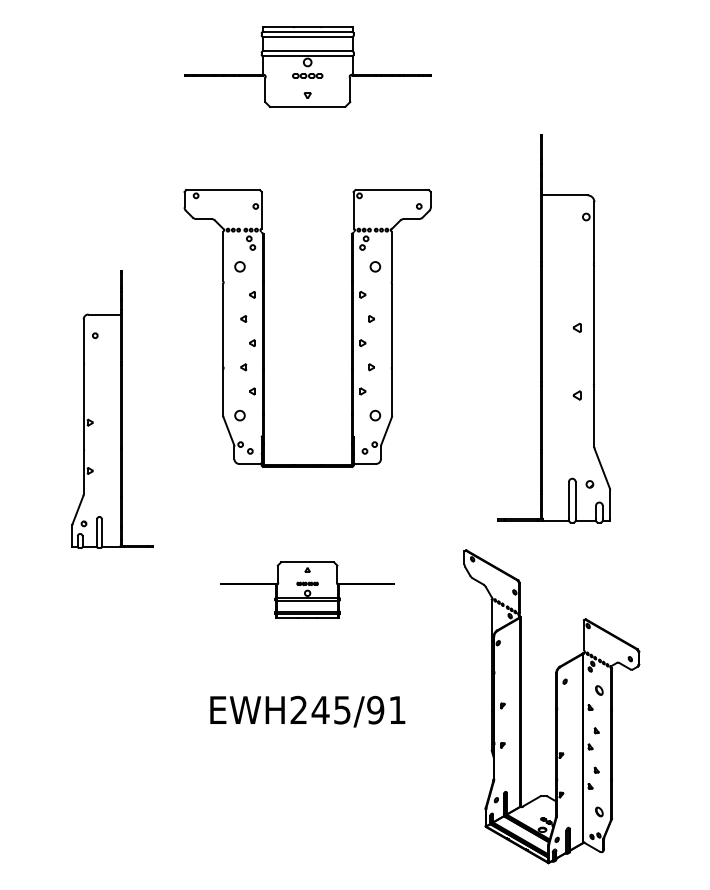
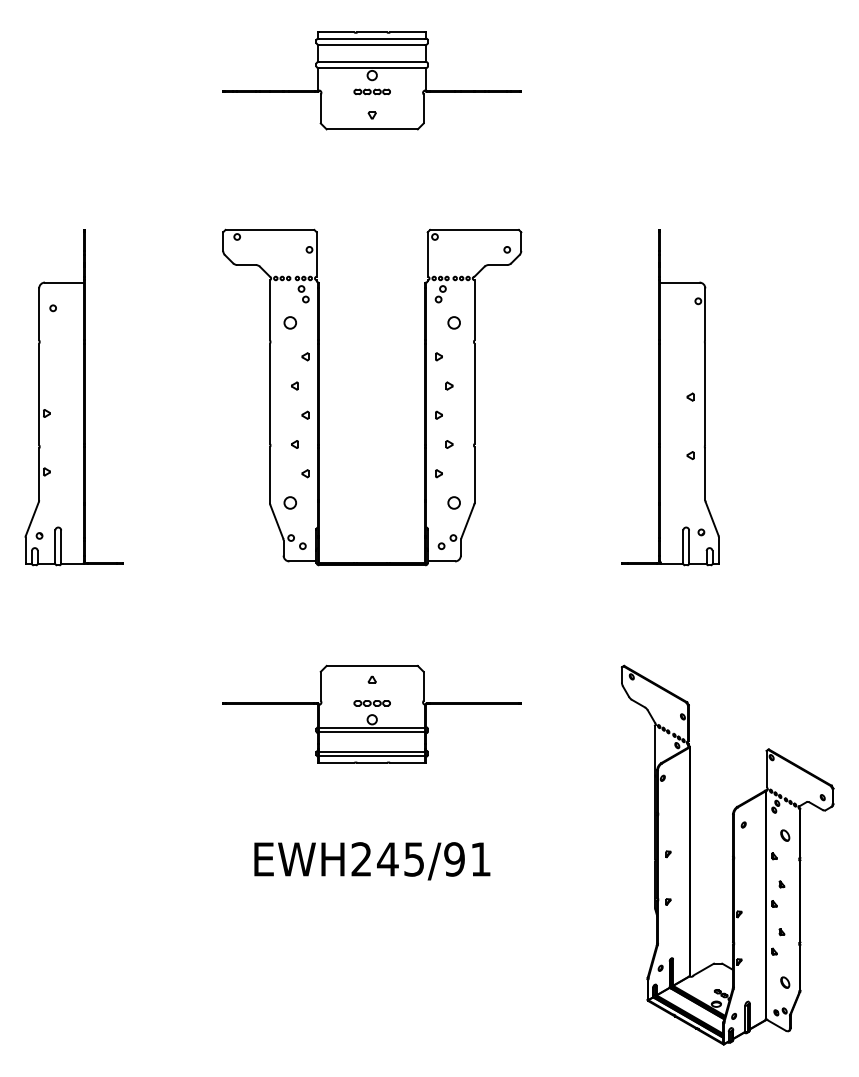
part: (554, 328) -> (670, 397), size x0.71
part: (112, 409) -> (73, 397), moved
part: (307, 589) -> (371, 713), size x1.43
part: (551, 706) -> (727, 854), moved

